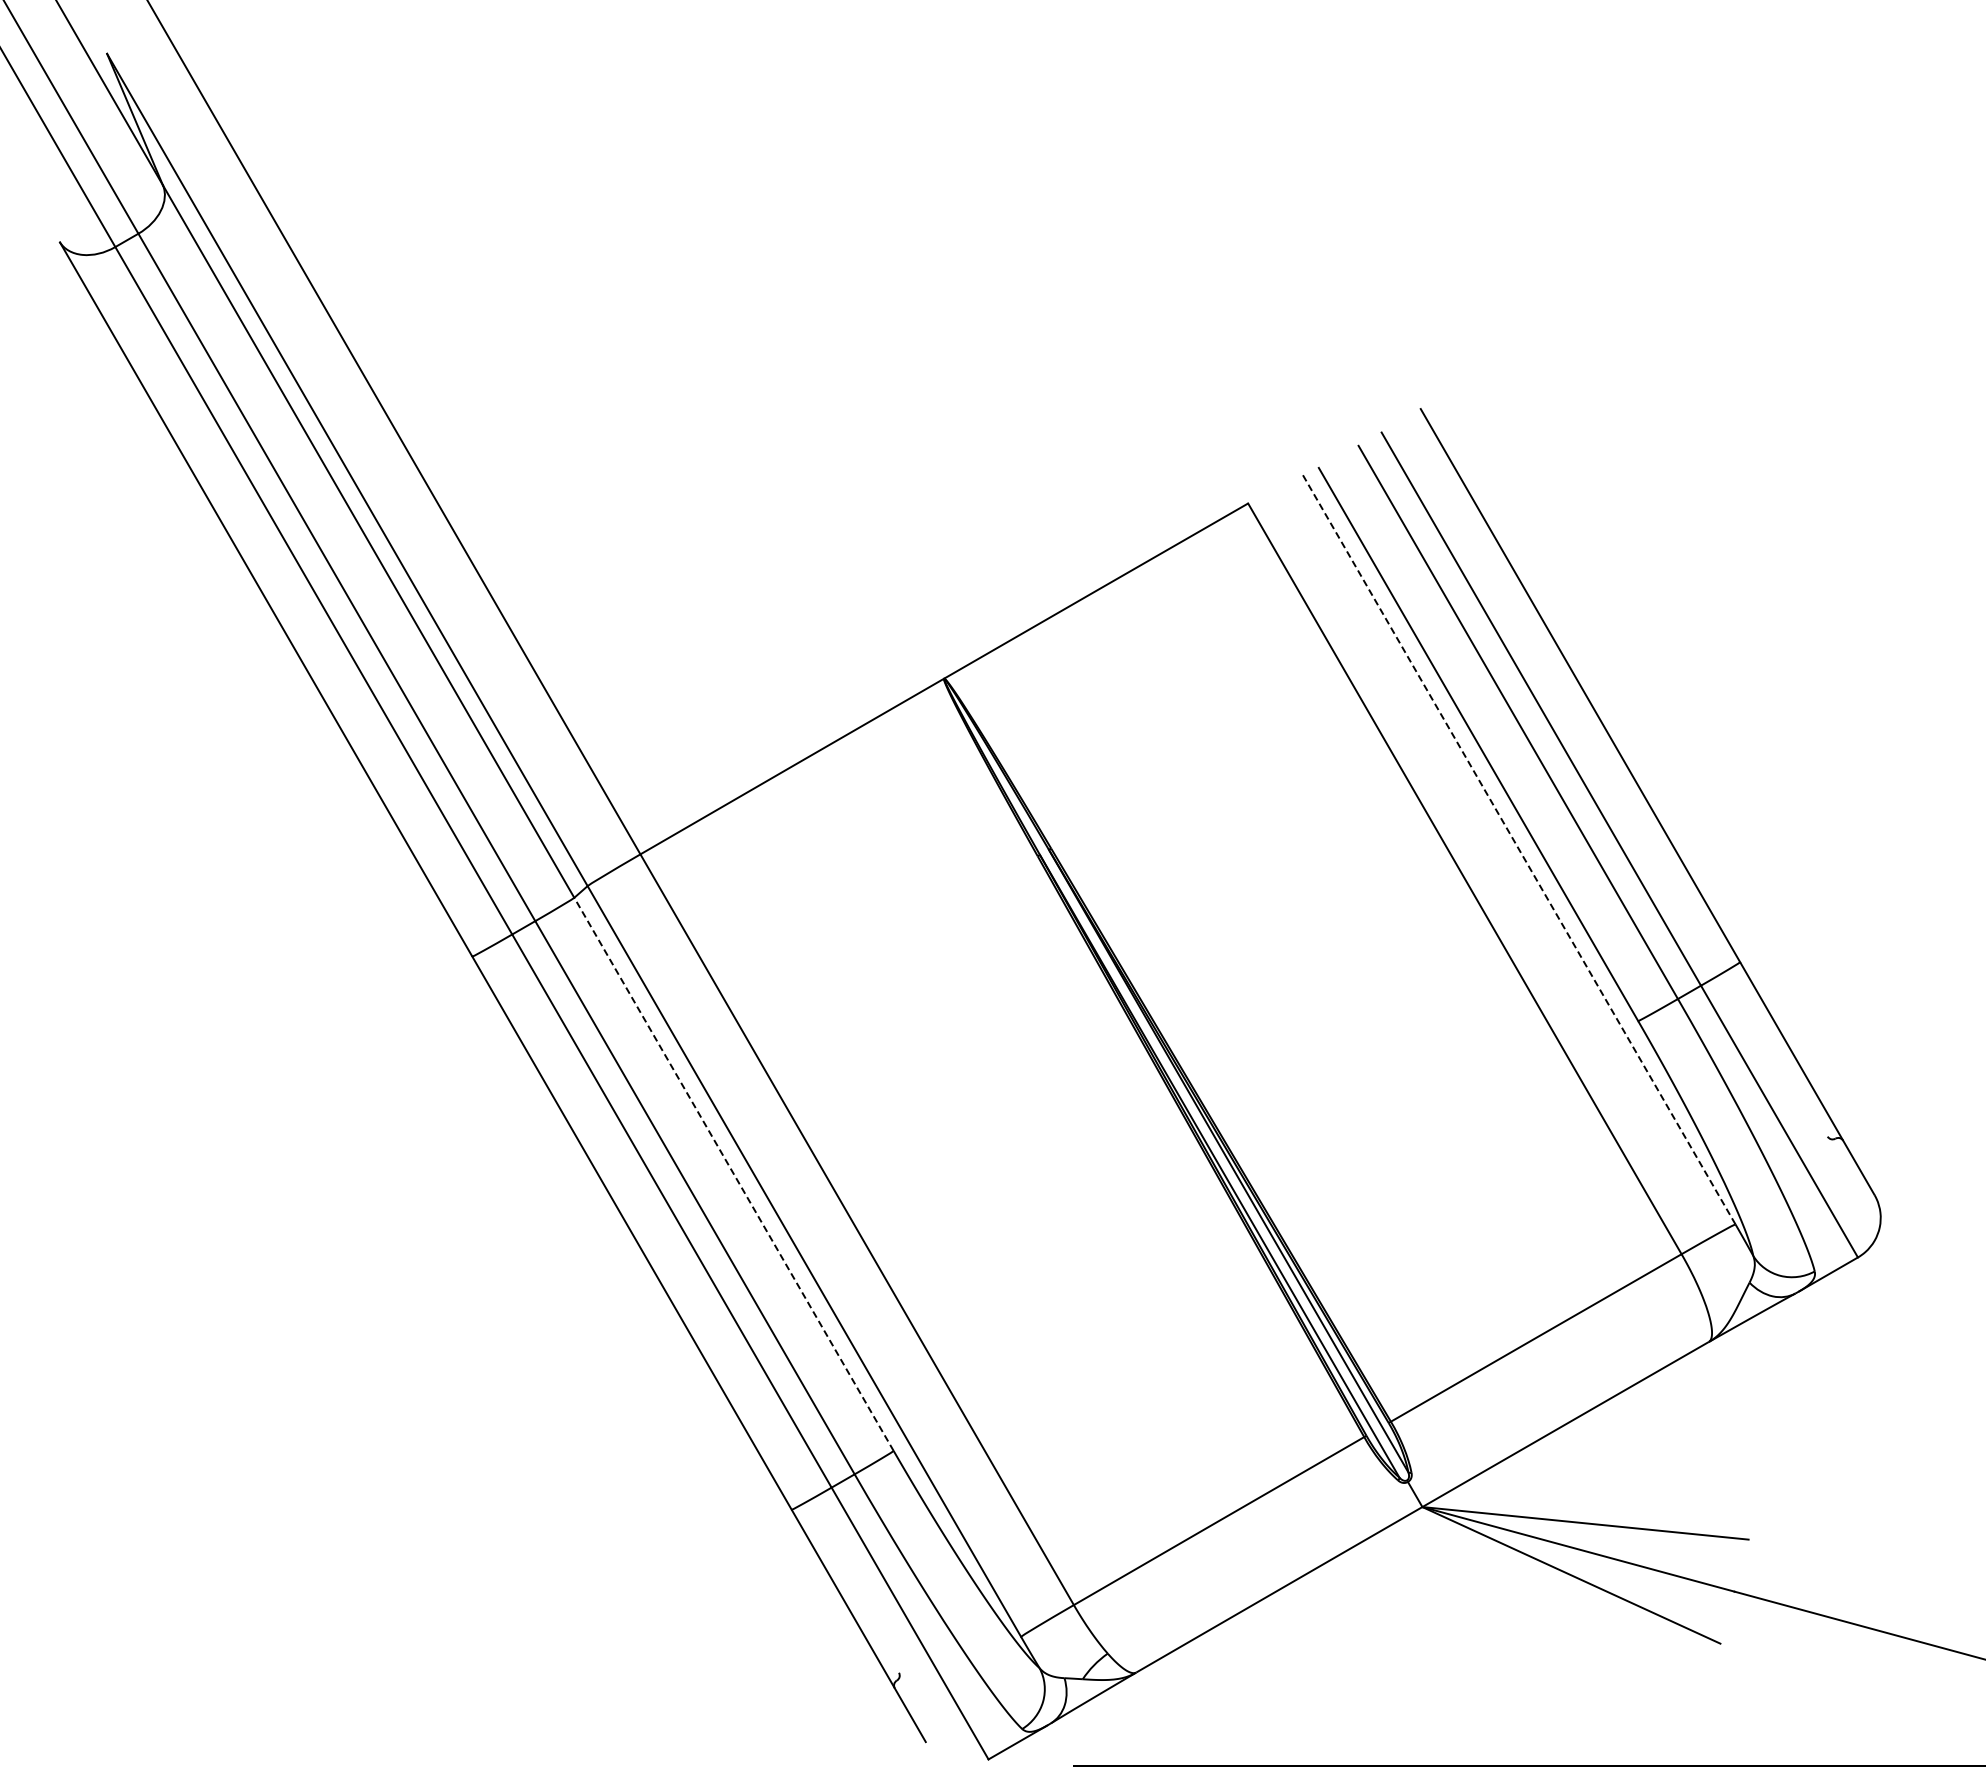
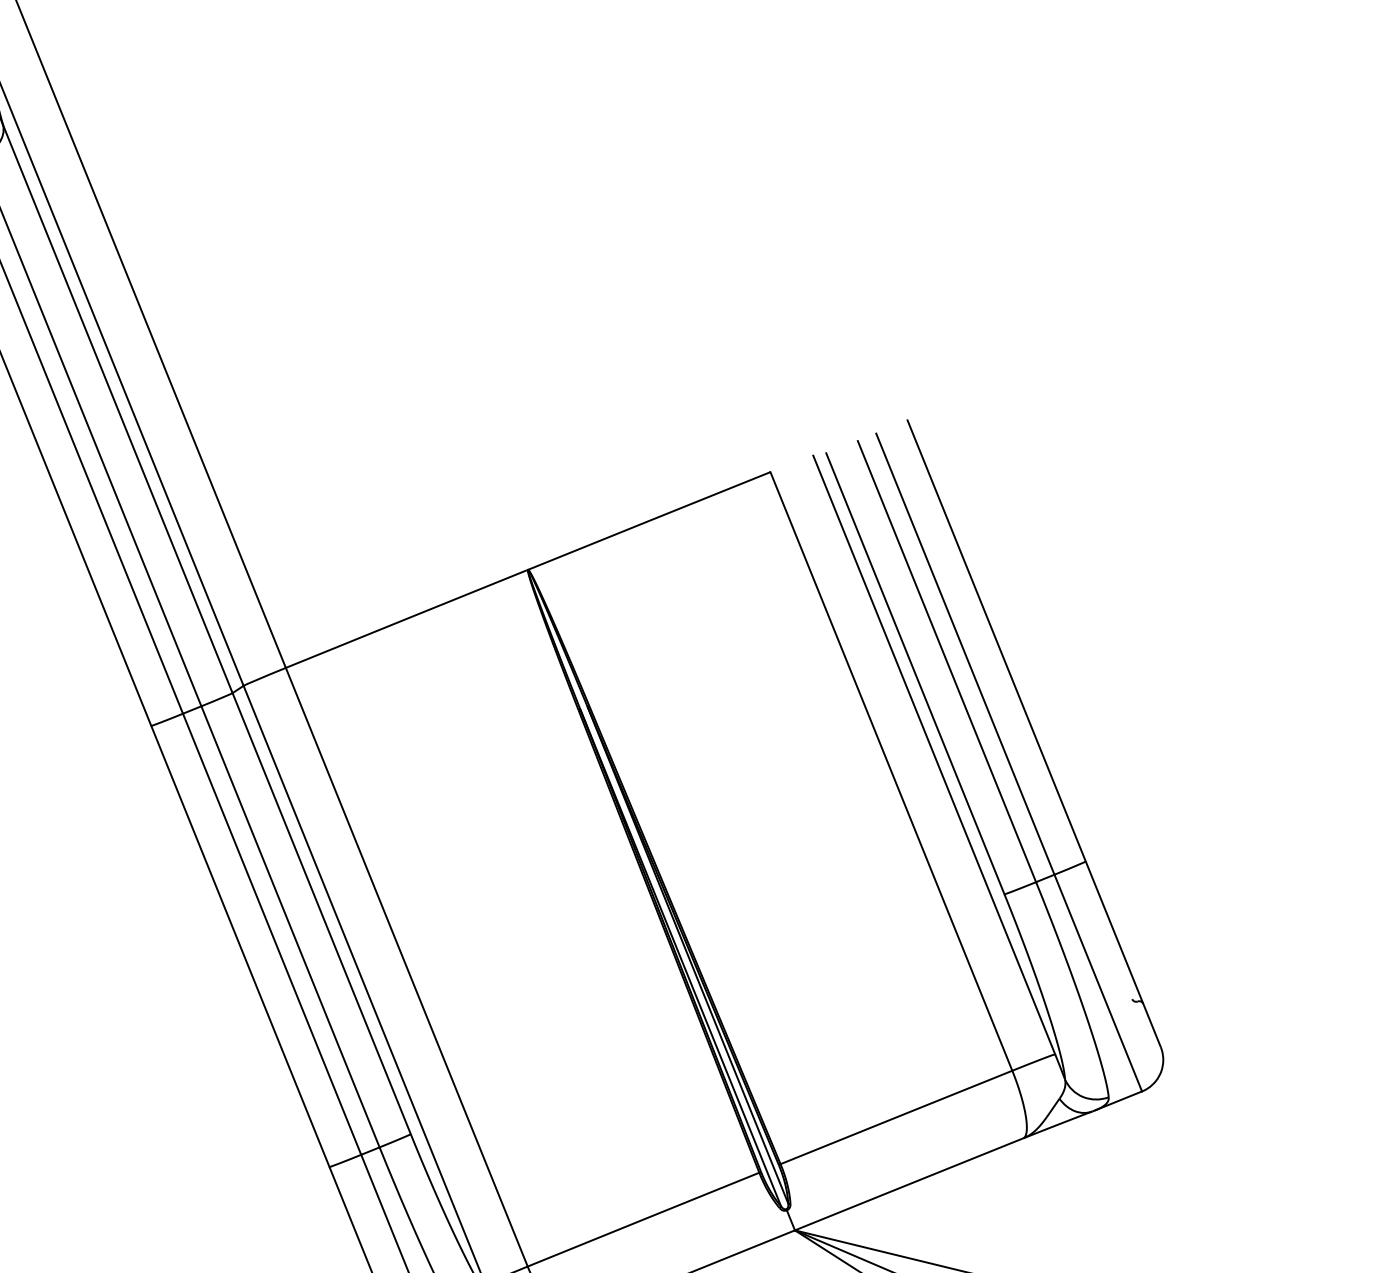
line: (1518, 848) -> (934, 754), dashed -> solid
line: (733, 1173) -> (321, 912), dashed -> solid

